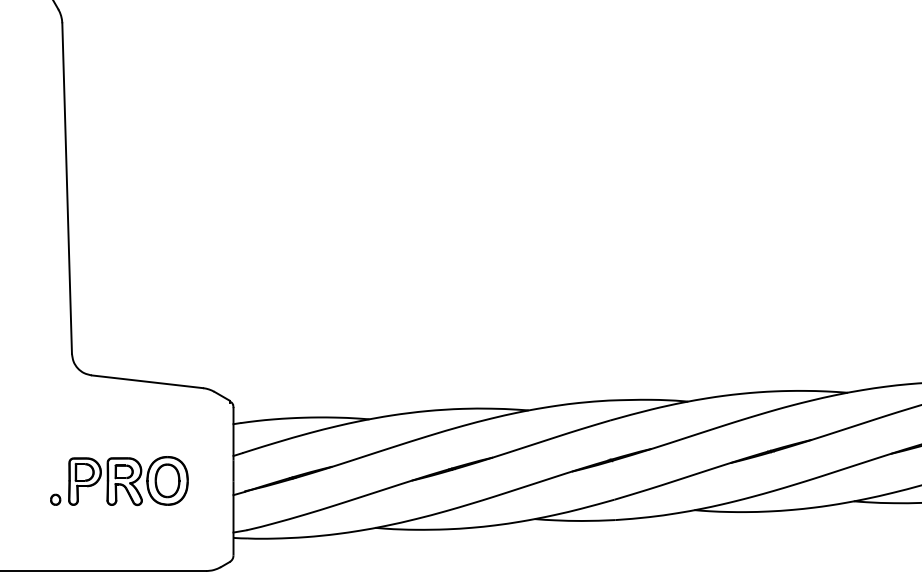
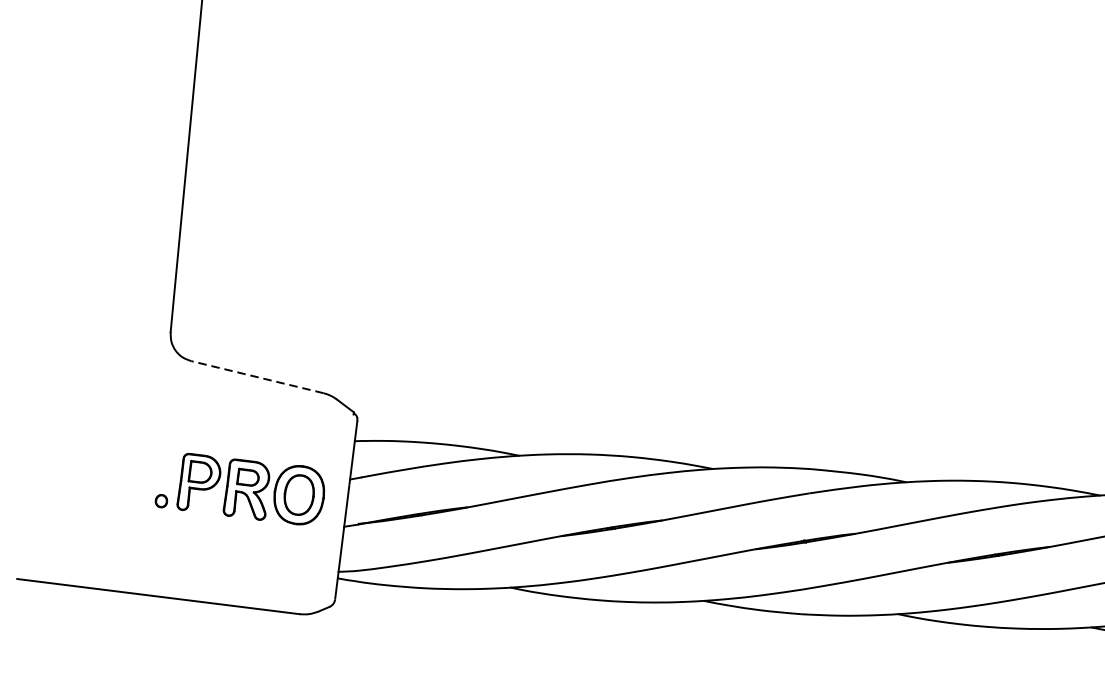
line: (147, 381) -> (257, 376), solid -> dashed
part: (119, 481) -> (241, 488), moved

